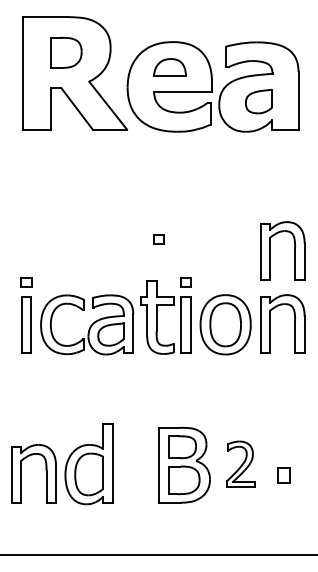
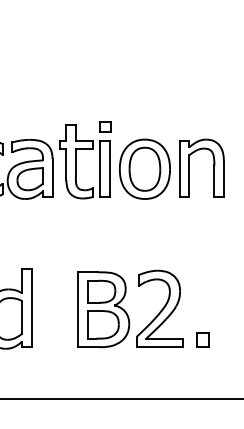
part: (158, 239) -> (77, 84), removed
part: (270, 250) -> (189, 95), removed
part: (240, 464) -> (159, 309), size x1.67
part: (283, 475) -> (202, 340), moved

